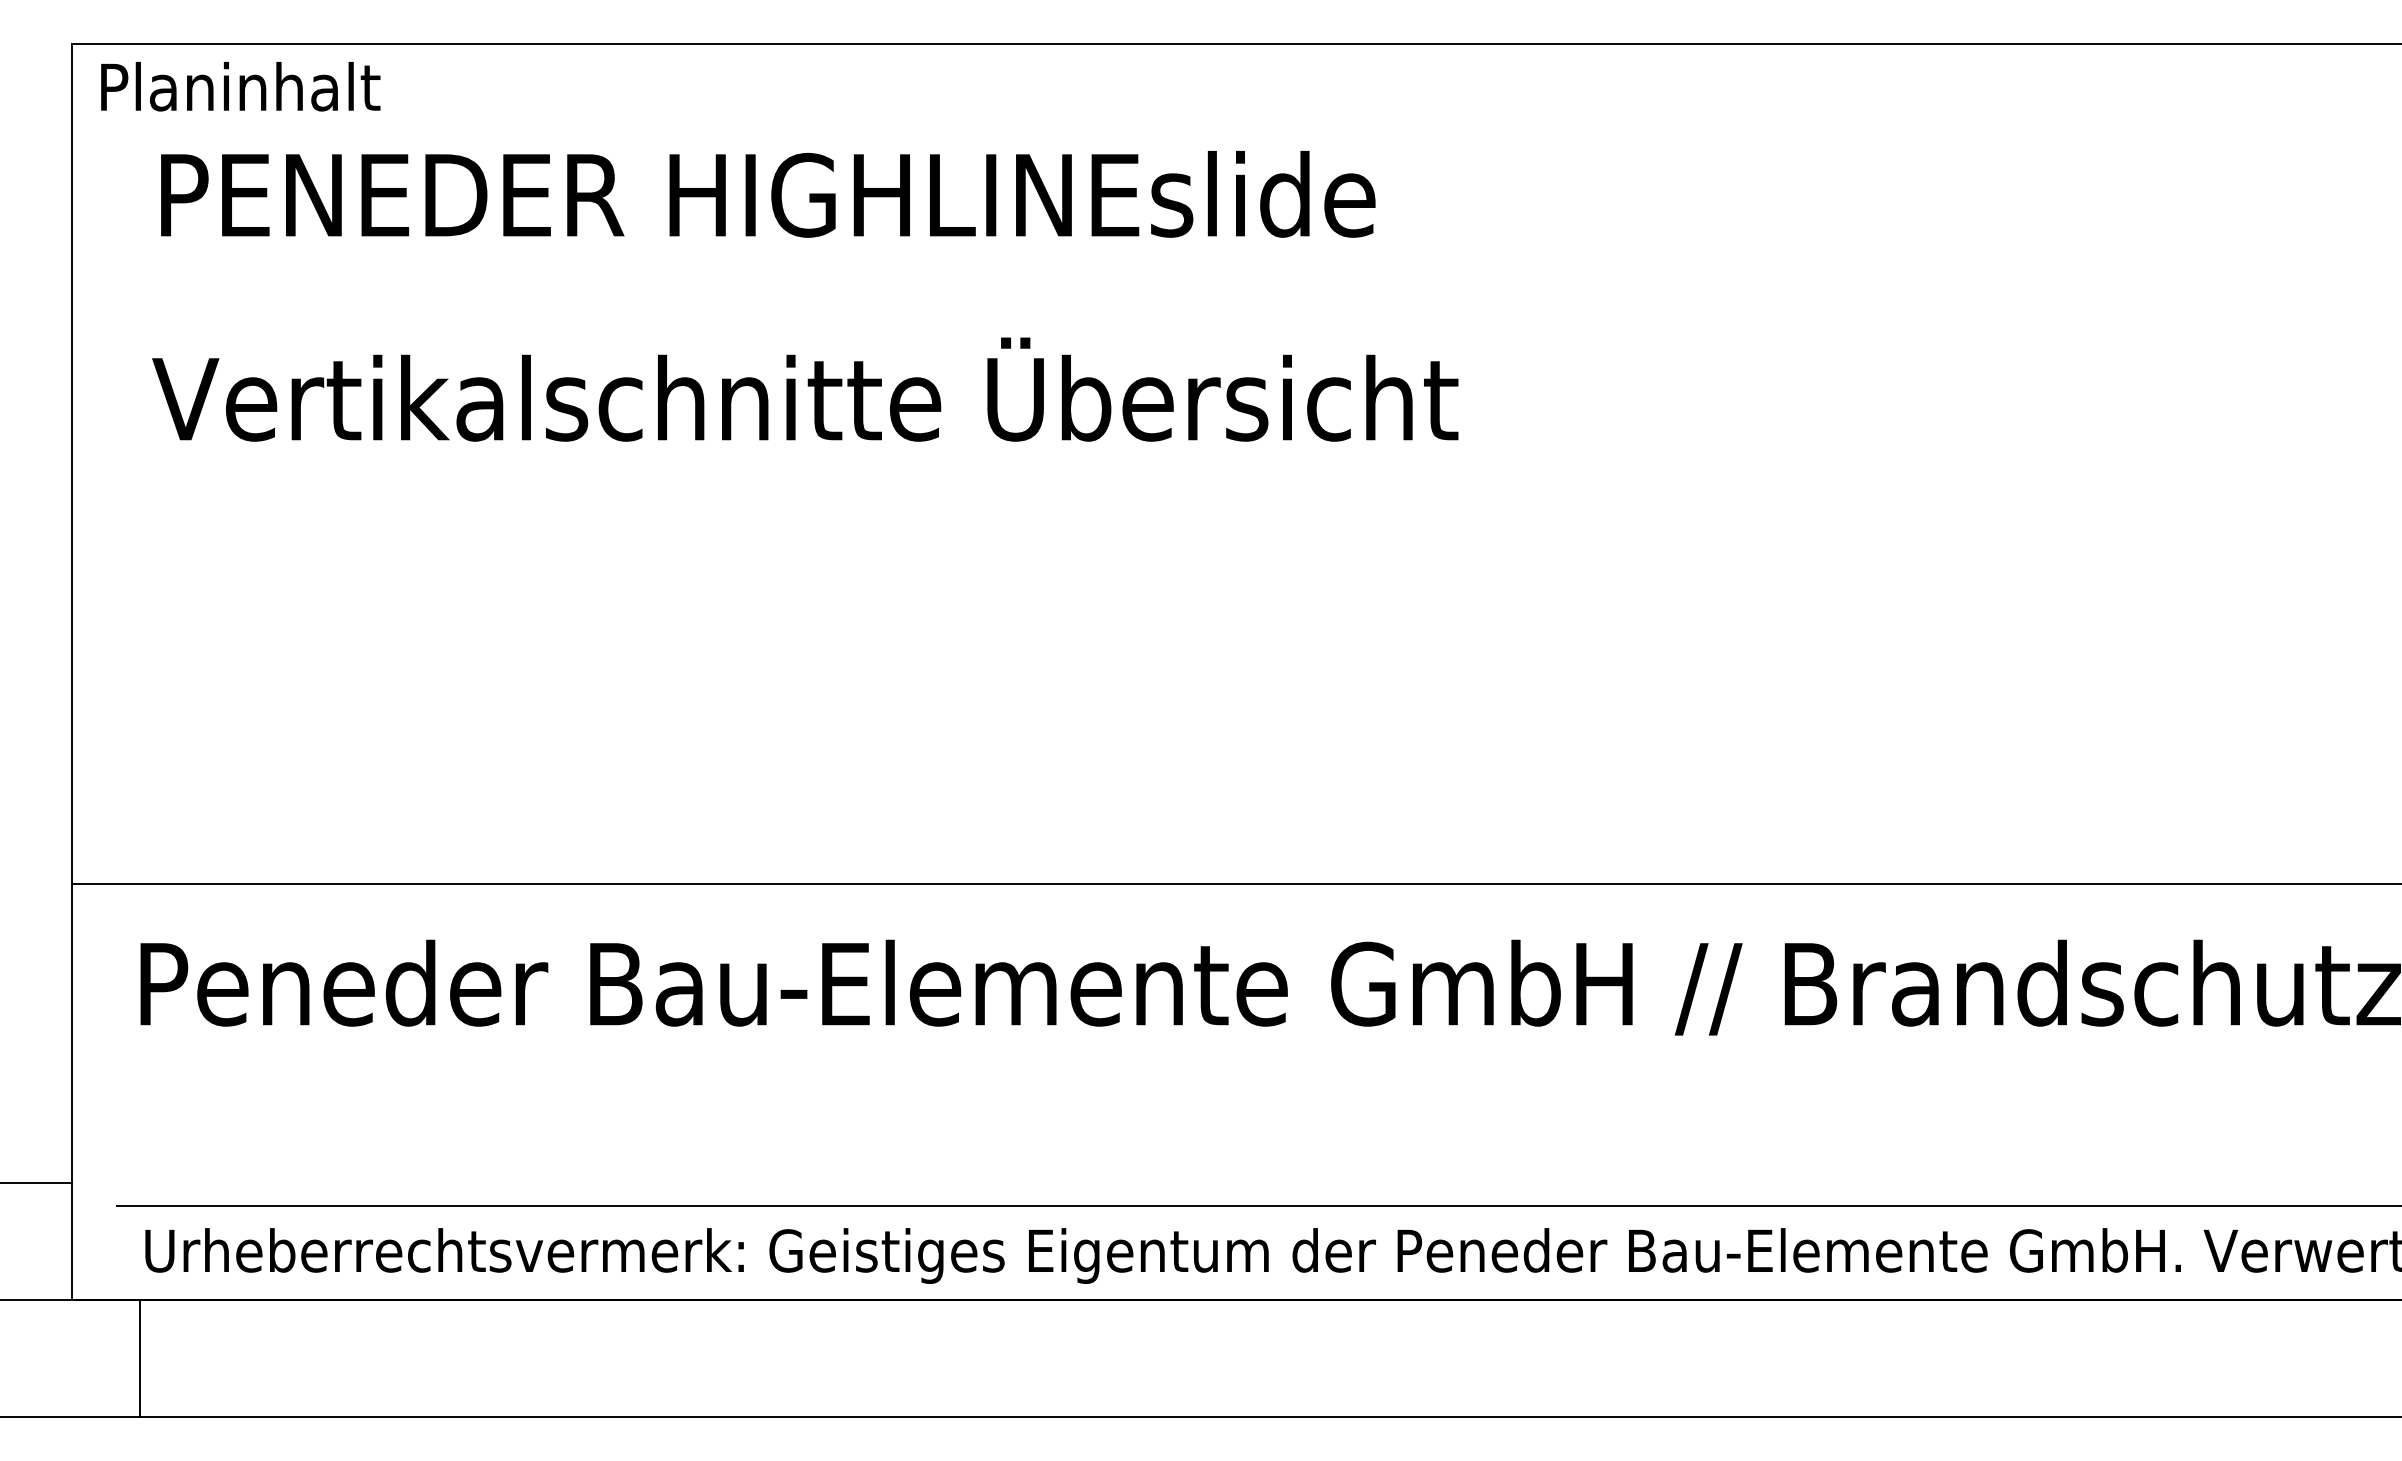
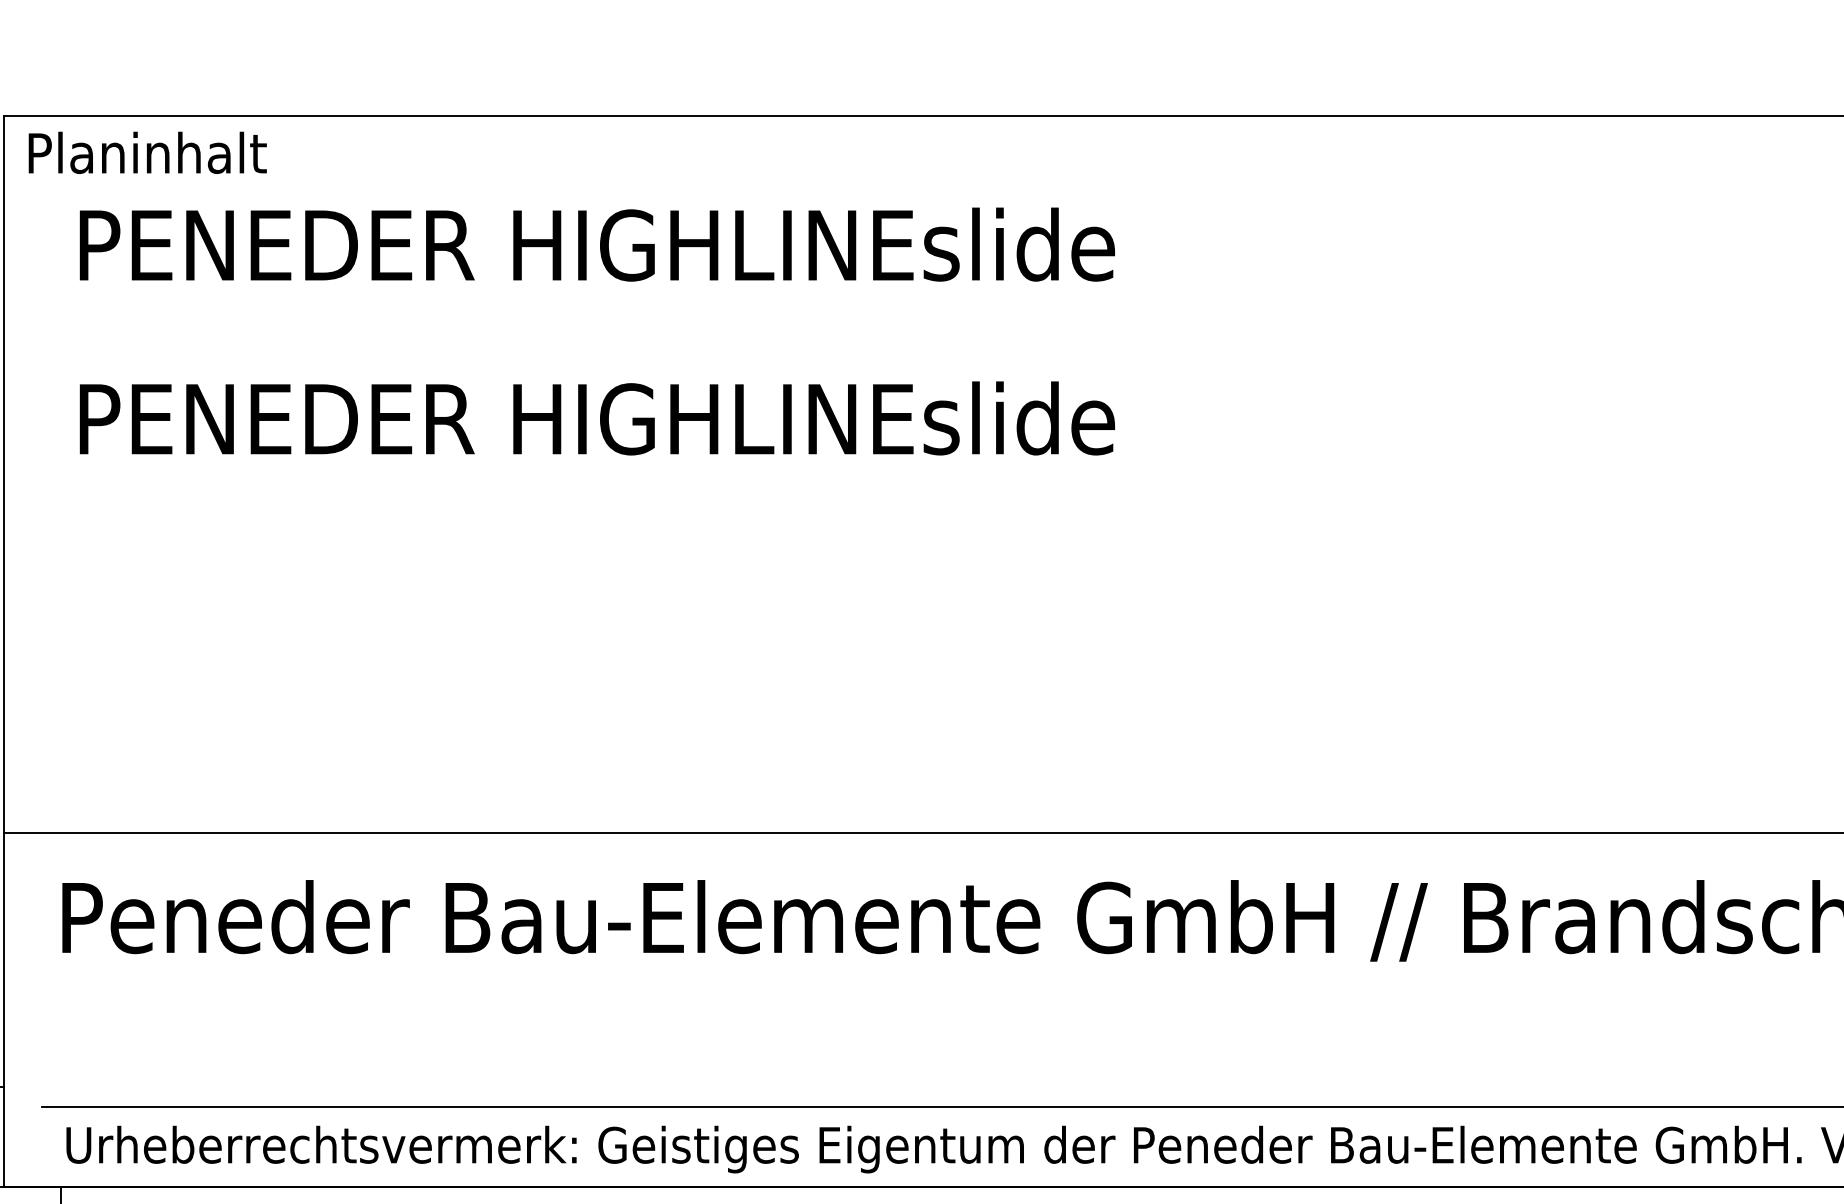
text: (805, 389) -> (629, 410), Vertikalschnitte Übersicht -> PENEDER HIGHLINEslide

